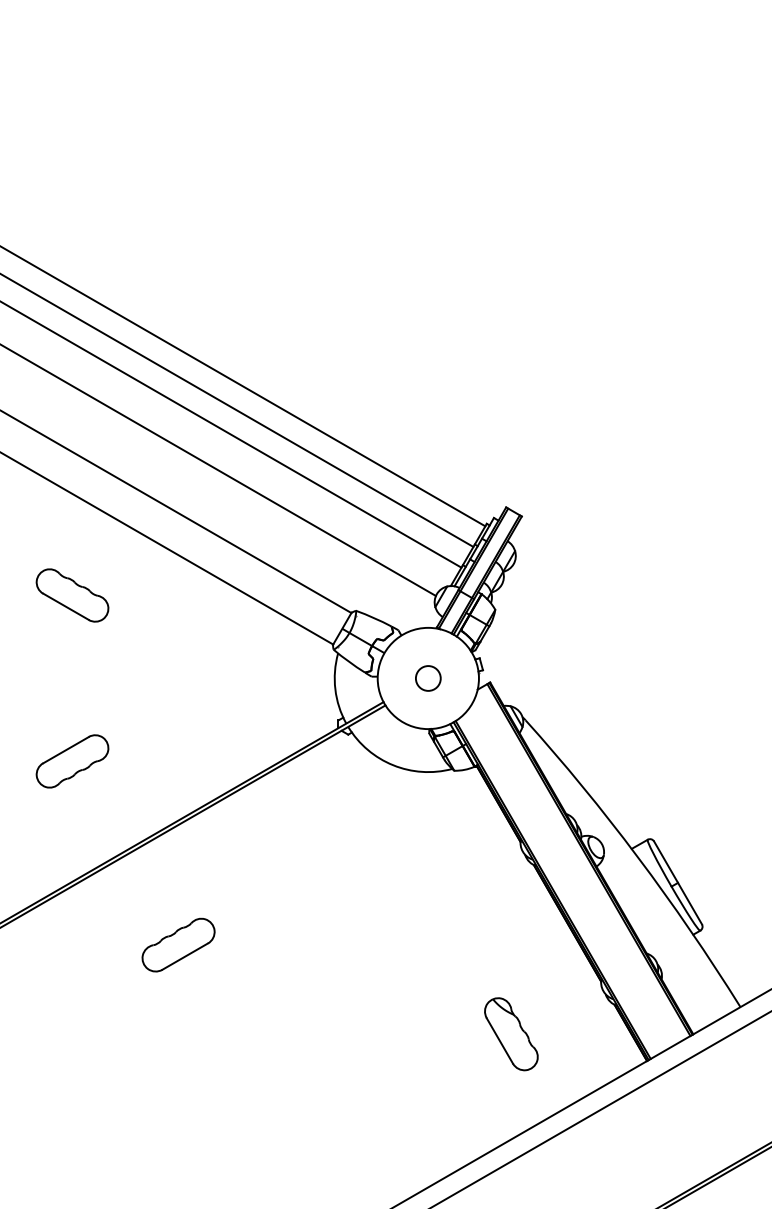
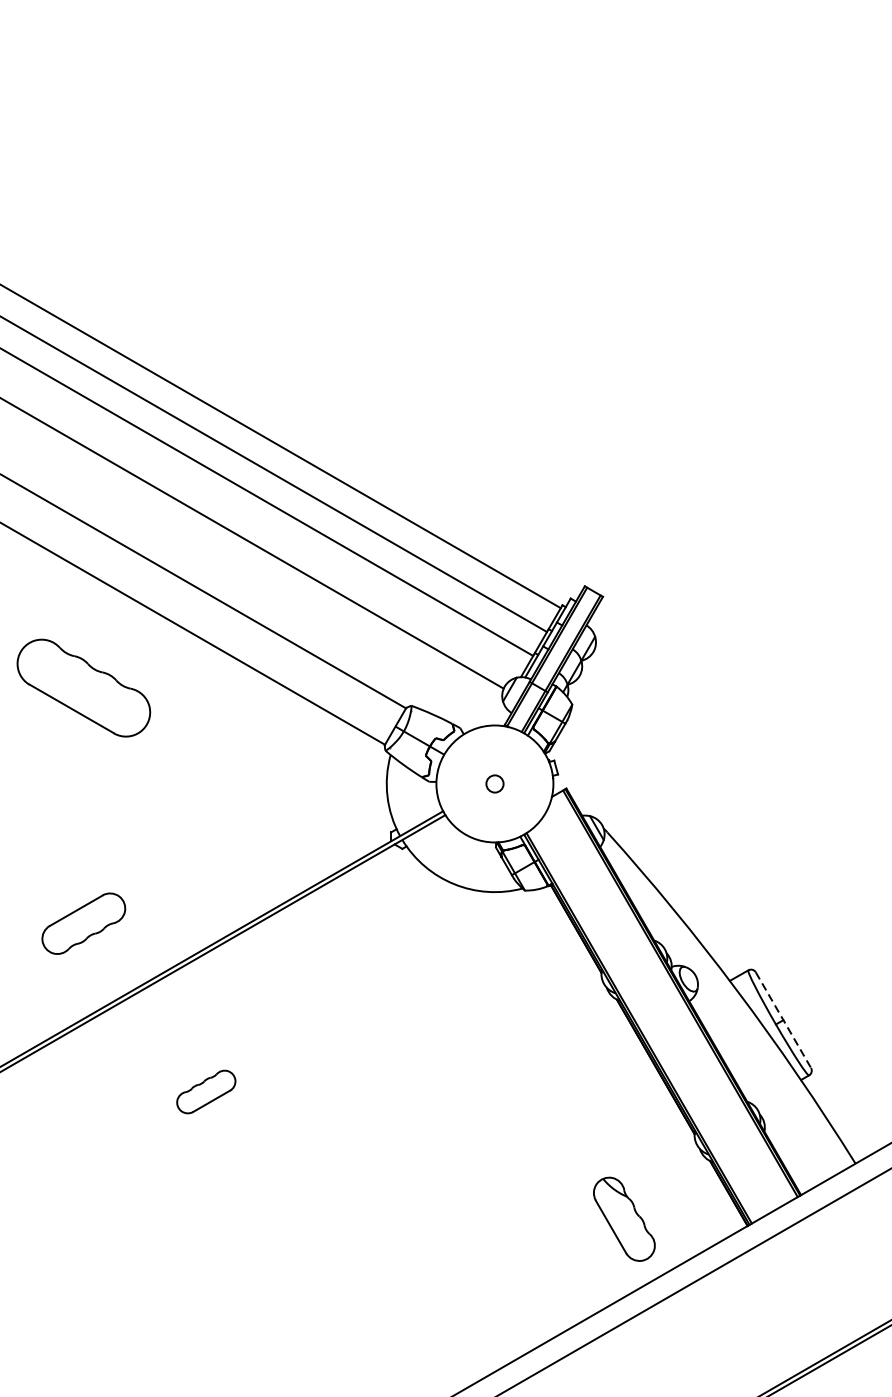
part: (72, 595) -> (83, 688), size x1.6
circle: (428, 678) -> (495, 783), size x0.6
part: (72, 761) -> (83, 923), moved
line: (678, 882) -> (783, 1019), solid -> dashed
part: (178, 944) -> (206, 1091), size x0.7
part: (511, 1034) -> (624, 1219), moved

